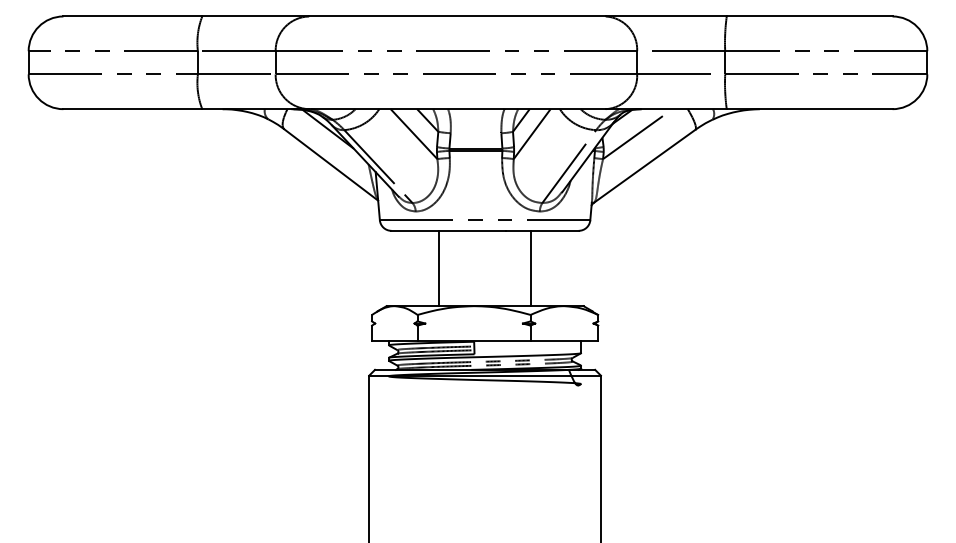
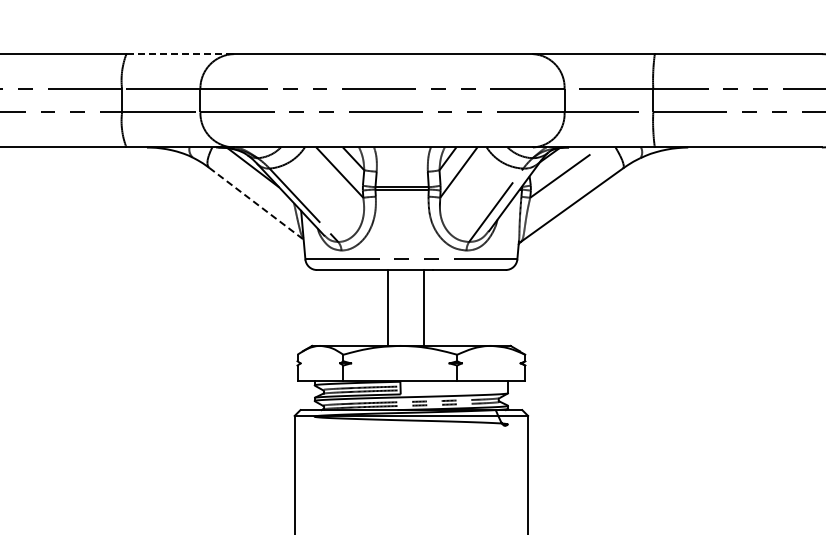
line: (256, 16) -> (181, 54), solid -> dashed
line: (331, 165) -> (256, 204), solid -> dashed
line: (438, 268) -> (387, 307), moved
line: (531, 268) -> (423, 307), moved

